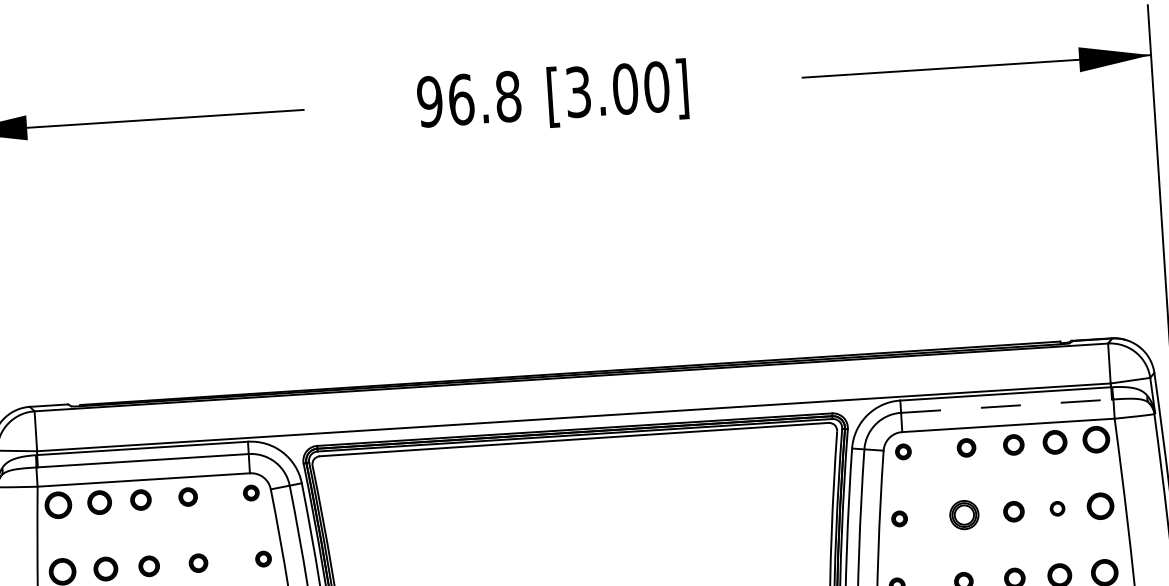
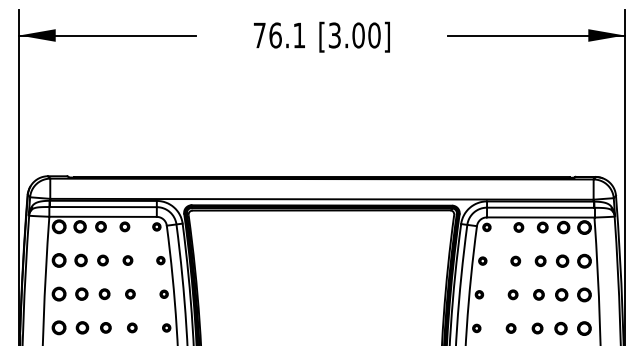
text: (469, 99) -> (279, 35), 96.8 -> 76.1
line: (1006, 405) -> (540, 207), dashed -> solid
part: (1056, 507) -> (562, 260), size x1.67
part: (964, 513) -> (515, 260), size x0.62

